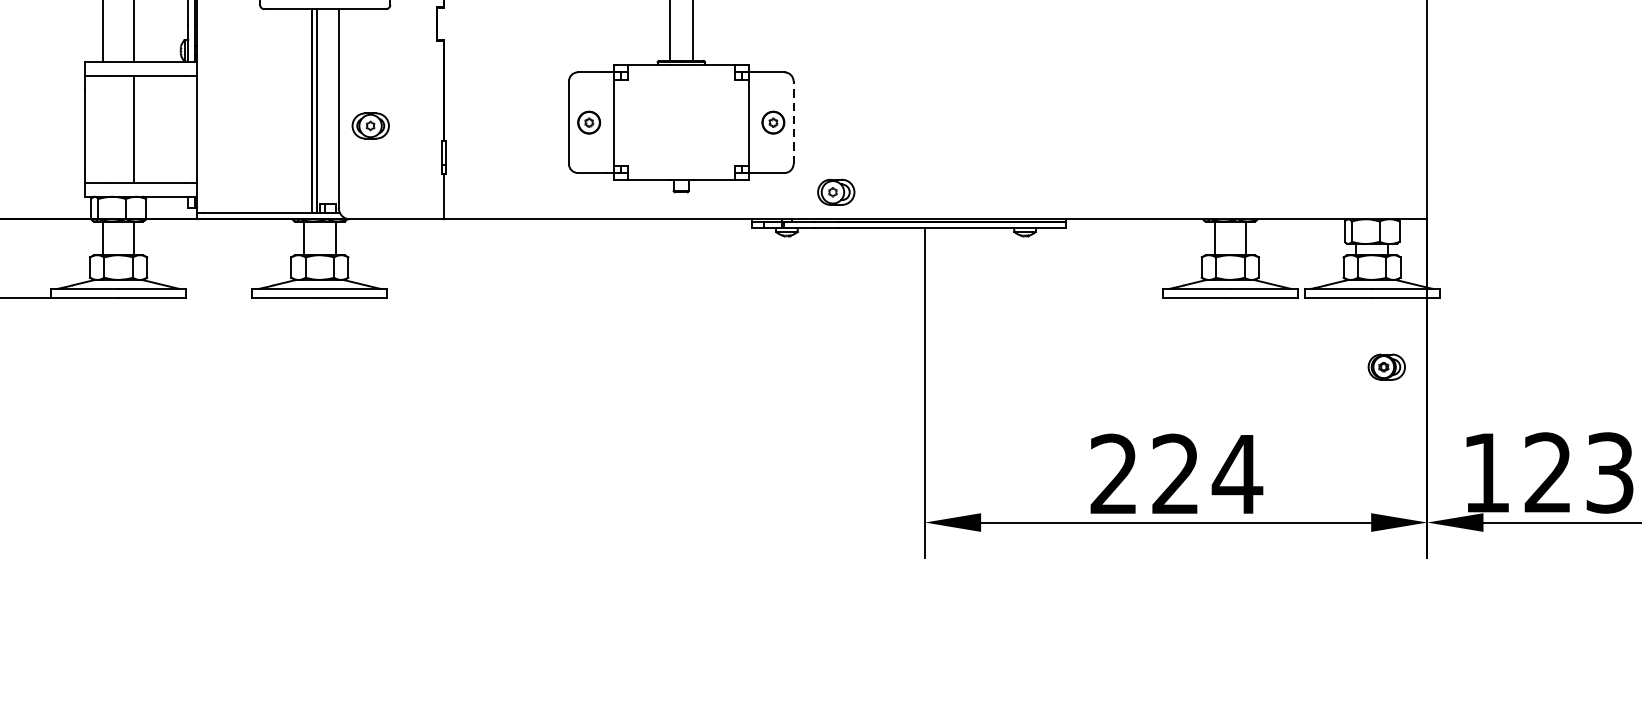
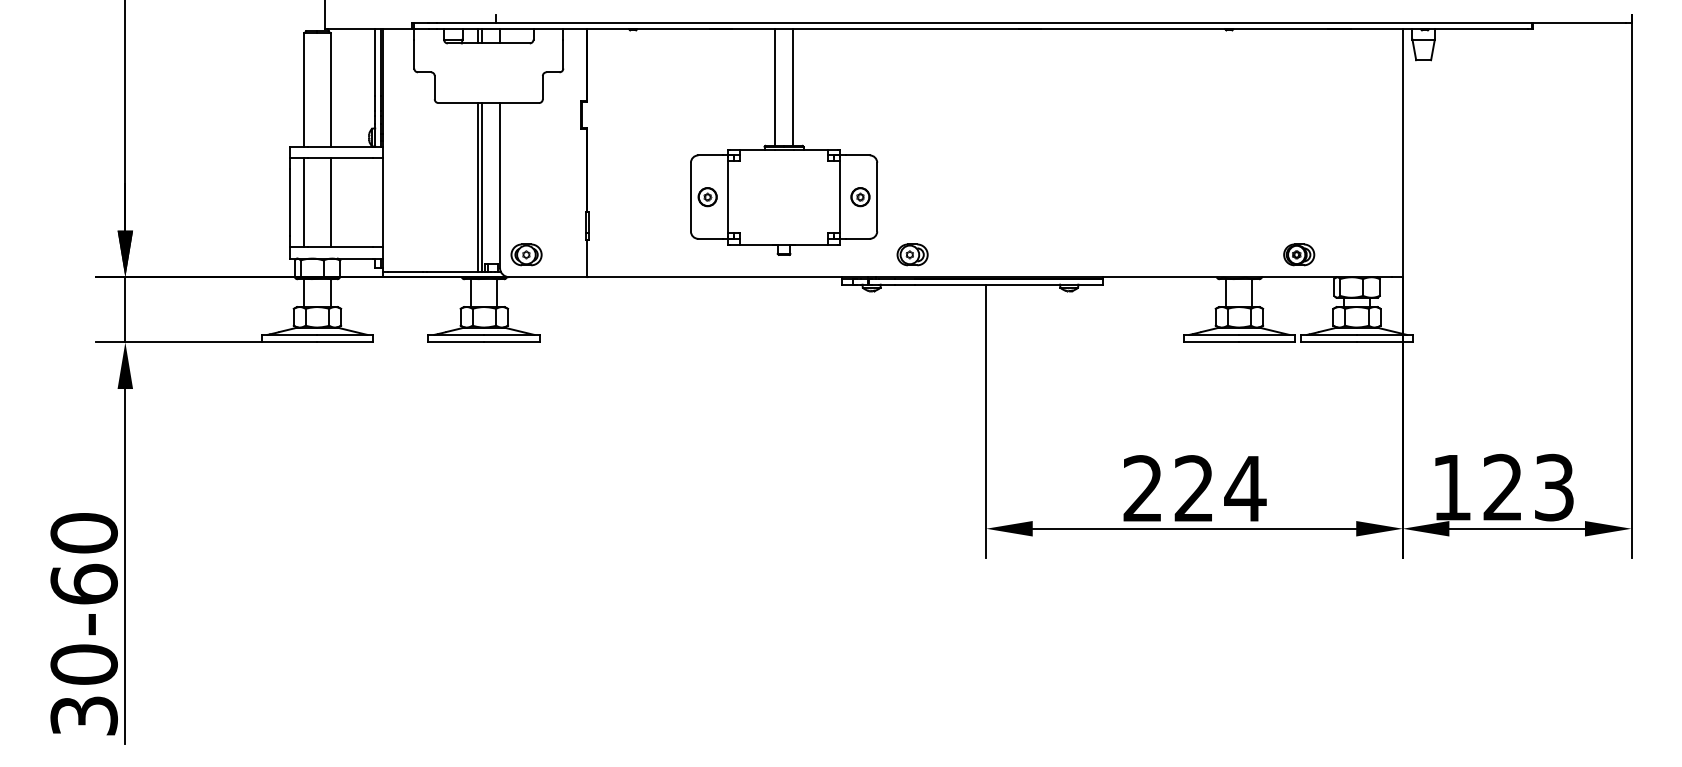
line: (793, 121) -> (877, 196), dashed -> solid
part: (370, 125) -> (526, 254), moved
line: (102, 129) -> (304, 202), added
part: (1387, 366) -> (1299, 254), moved

